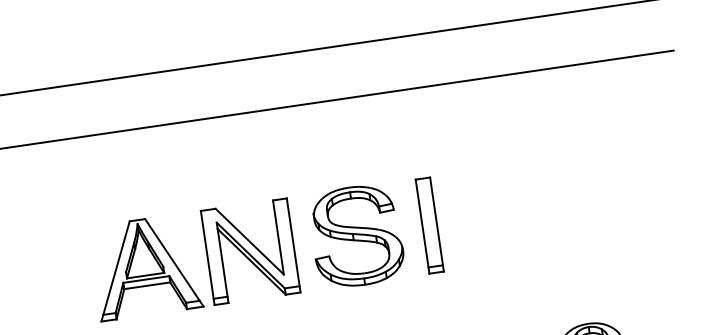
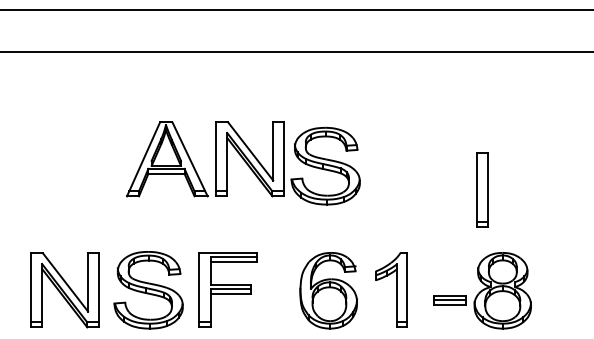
part: (429, 224) -> (482, 189), moved
part: (356, 235) -> (325, 165), moved

